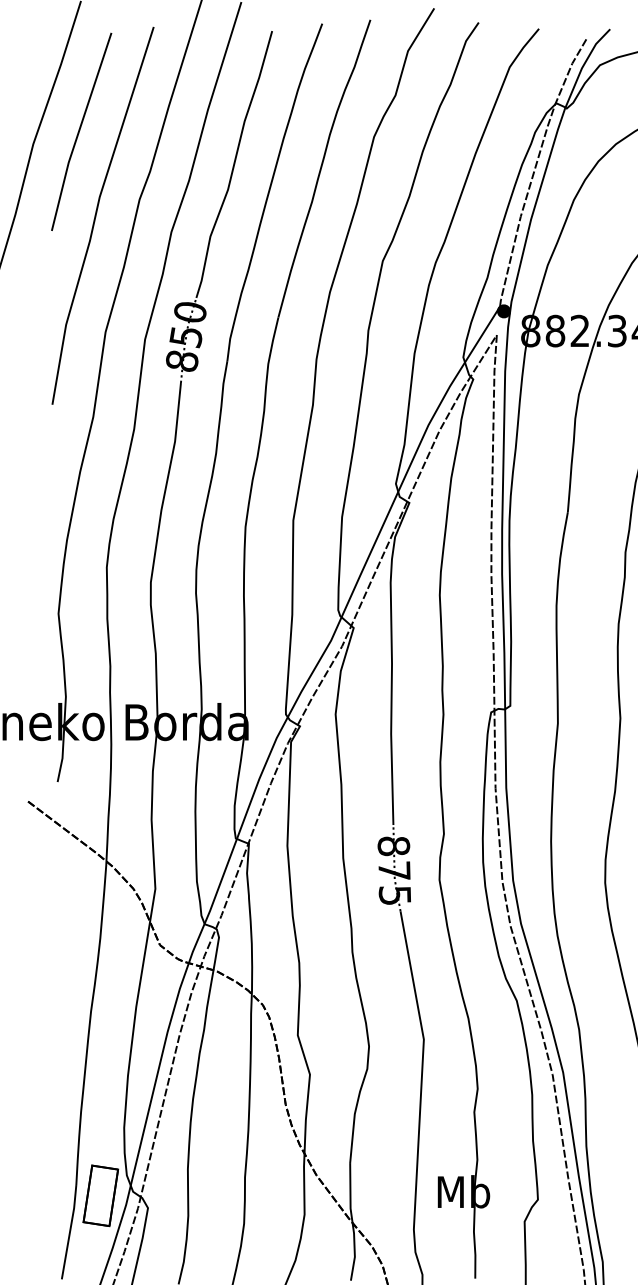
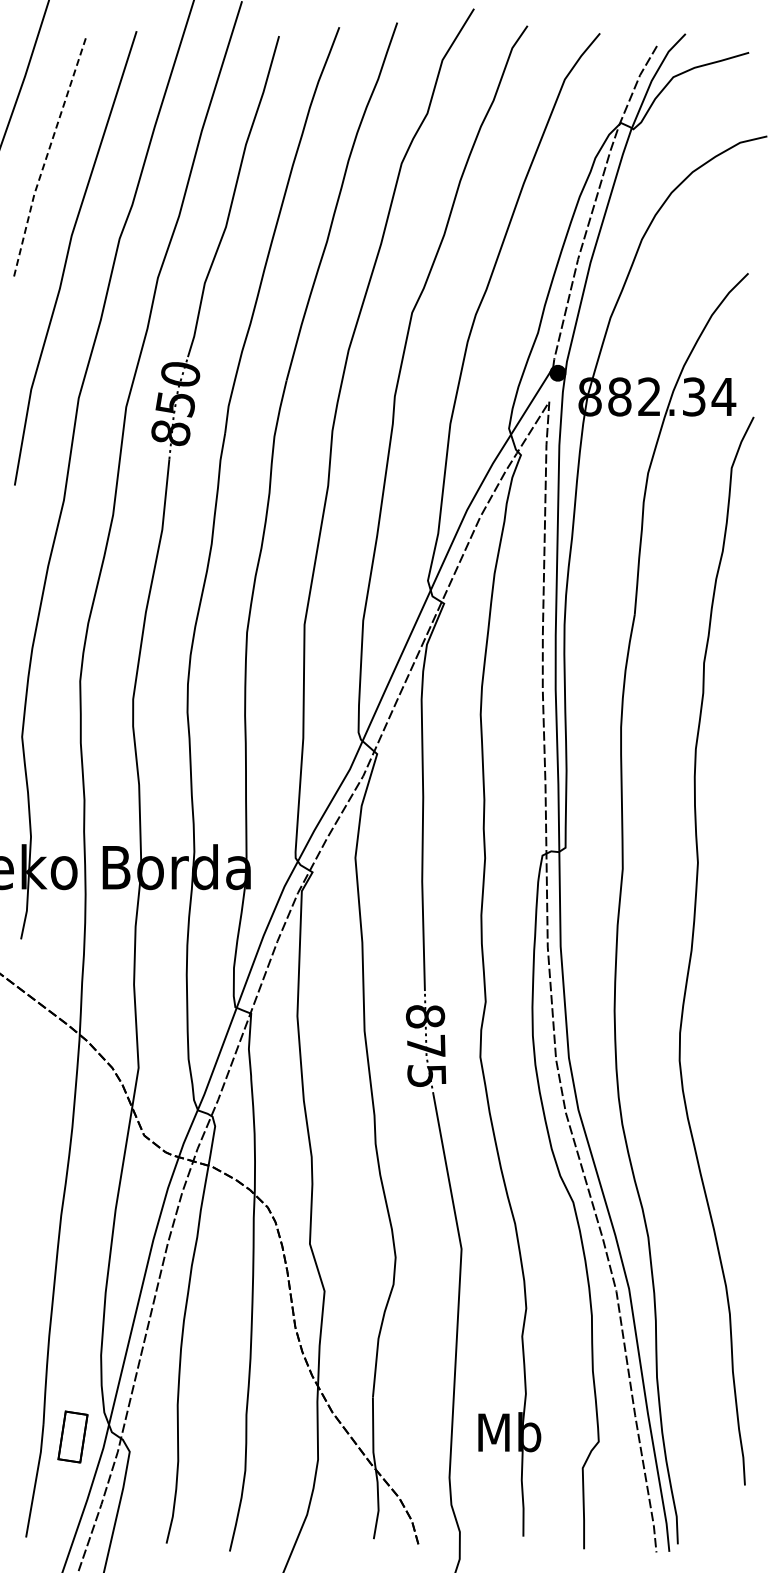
line: (78, 131) -> (46, 156), solid -> dashed
part: (100, 1195) -> (72, 1436), size x0.7

